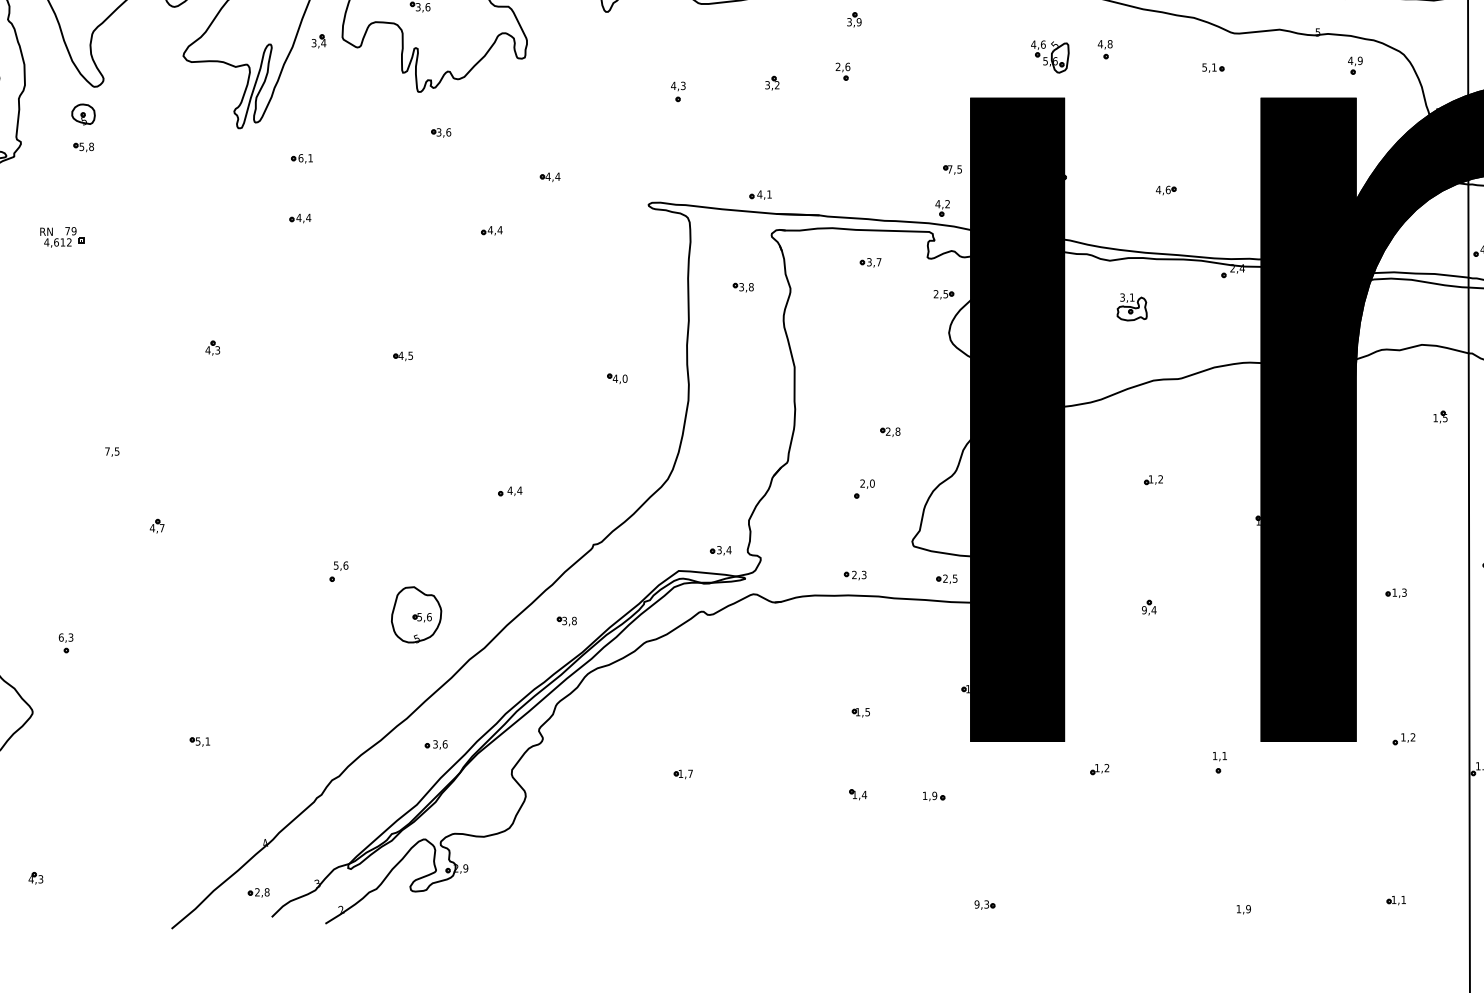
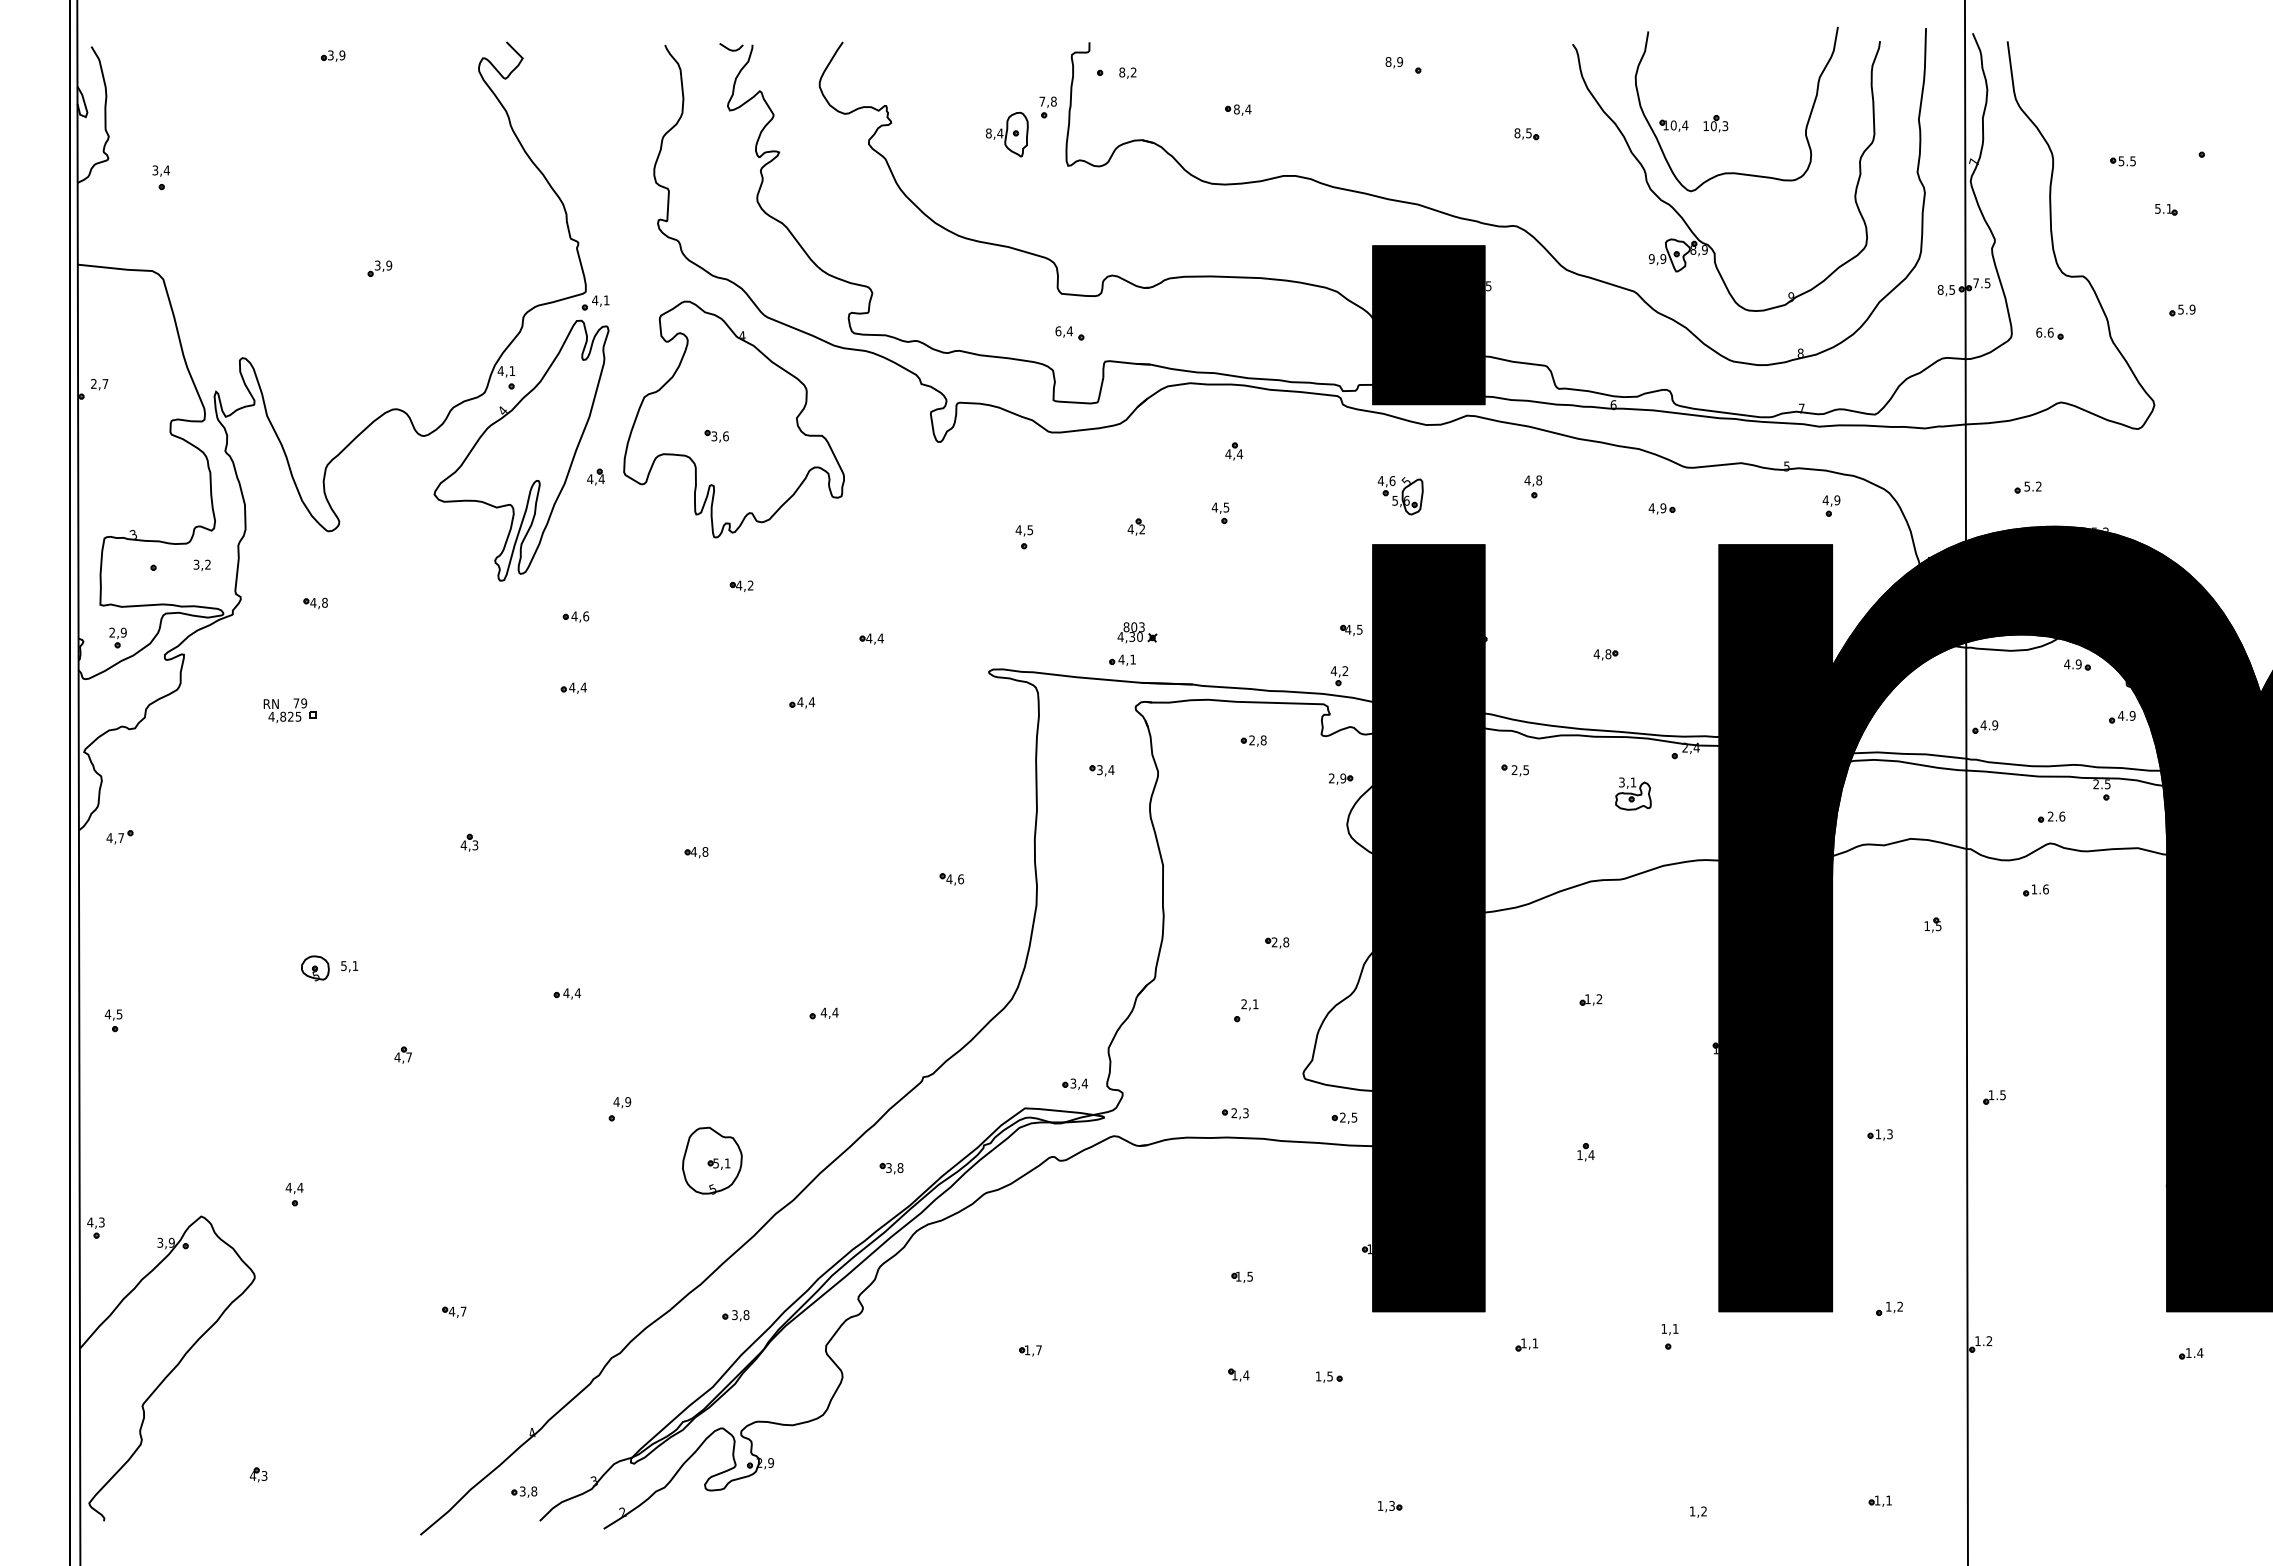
text: (854, 22) -> (1234, 454), 3,9 -> 4,4
text: (314, 43) -> (590, 479), 3,4 -> 4,4
part: (1050, 56) -> (1400, 495), moved
text: (842, 66) -> (1220, 507), 2,6 -> 4,5
text: (1209, 67) -> (1657, 508), 5,1 -> 4,9
text: (683, 85) -> (1030, 529), 4,3 -> 4,5
text: (767, 85) -> (1130, 529), 3,2 -> 4,2
part: (83, 114) -> (315, 968), moved
text: (443, 132) -> (744, 585), 3,6 -> 4,2
text: (81, 146) -> (313, 602), 5,8 -> 4,8
text: (305, 158) -> (580, 616), 6,1 -> 4,6
text: (950, 169) -> (1348, 629), 7,5 -> 4,5
part: (773, 171) -> (1137, 632), added
text: (1168, 190) -> (1608, 654), 4,6 -> 4,8
text: (62, 242) -> (290, 716), 4,612 -> 4,825
text: (873, 262) -> (1257, 740), 3,7 -> 2,8
text: (751, 287) -> (1111, 770), 3,8 -> 3,4
part: (1089, 287) -> (1514, 770), added
text: (946, 294) -> (1343, 778), 2,5 -> 2,9
part: (1132, 306) -> (1633, 793), moved
text: (410, 355) -> (705, 851), 4,5 -> 4,8
text: (624, 378) -> (960, 878), 4,0 -> 4,6
text: (112, 451) -> (349, 966), 7,5 -> 5,1
part: (295, 474) -> (567, 993), added
text: (872, 483) -> (1255, 1004), 2,0 -> 2,1
text: (341, 565) -> (622, 1101), 5,6 -> 4,9
text: (1143, 610) -> (1579, 1155), 9,4 -> 1,4
text: (429, 617) -> (727, 1163), 5,6 -> 5,1
text: (65, 637) -> (294, 1187), 6,3 -> 4,4
text: (202, 741) -> (457, 1311), 5,1 -> 4,7
text: (445, 743) -> (746, 1314), 3,6 -> 3,8
text: (1106, 768) -> (1534, 1343), 1,2 -> 1,1
text: (935, 795) -> (1330, 1376), 1,9 -> 1,5
text: (257, 892) -> (522, 1491), 2,8 -> 3,8
text: (977, 904) -> (1380, 1505), 9,3 -> 1,3
text: (1248, 909) -> (1704, 1511), 1,9 -> 1,2

